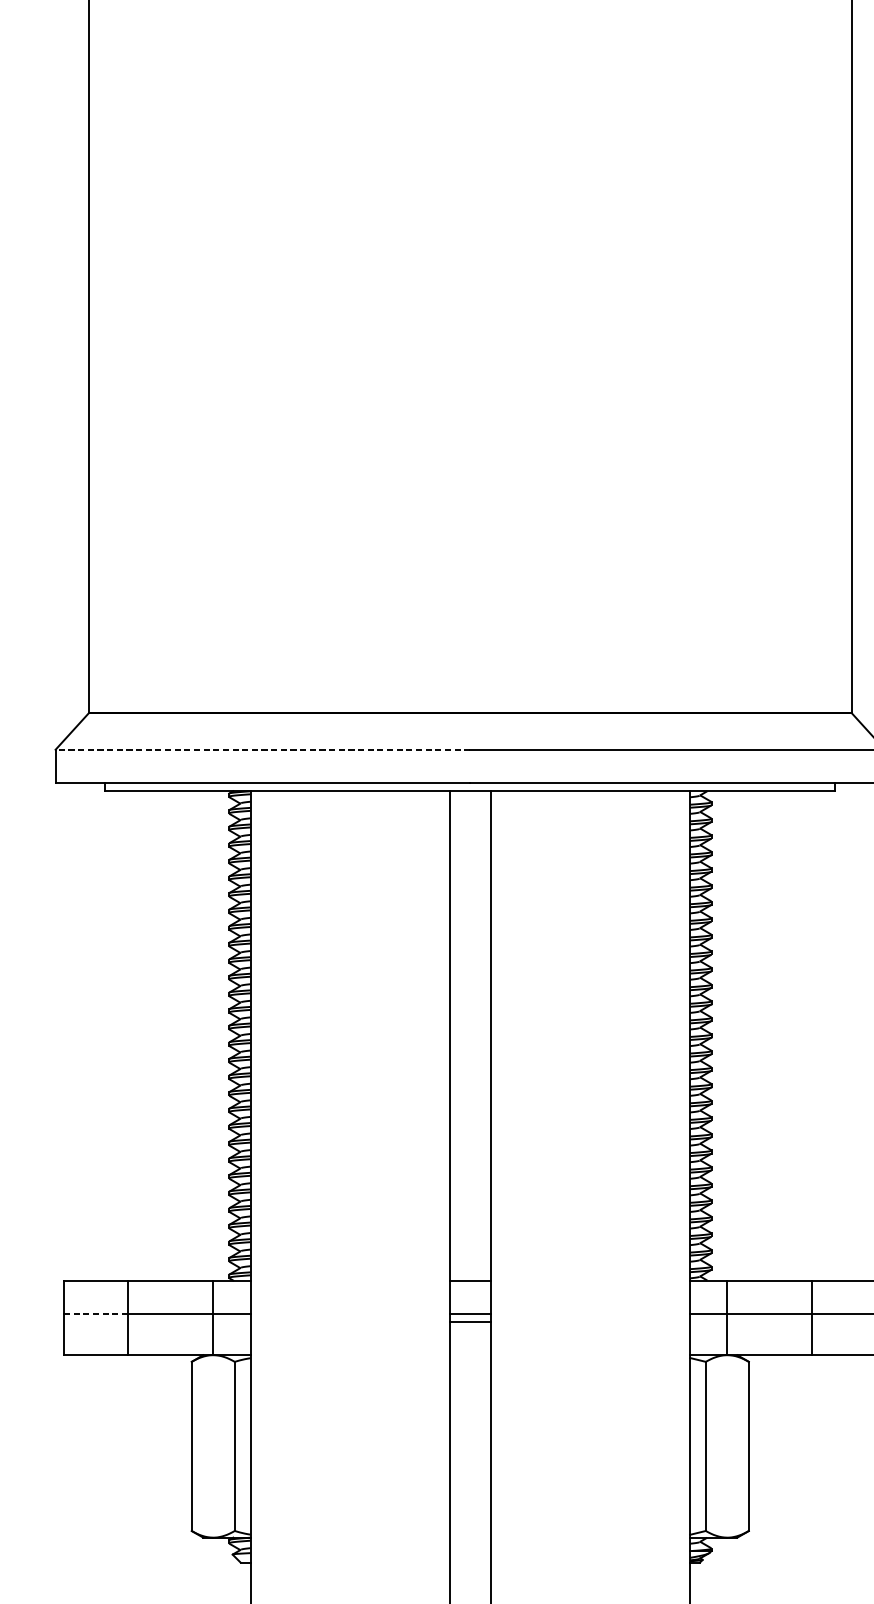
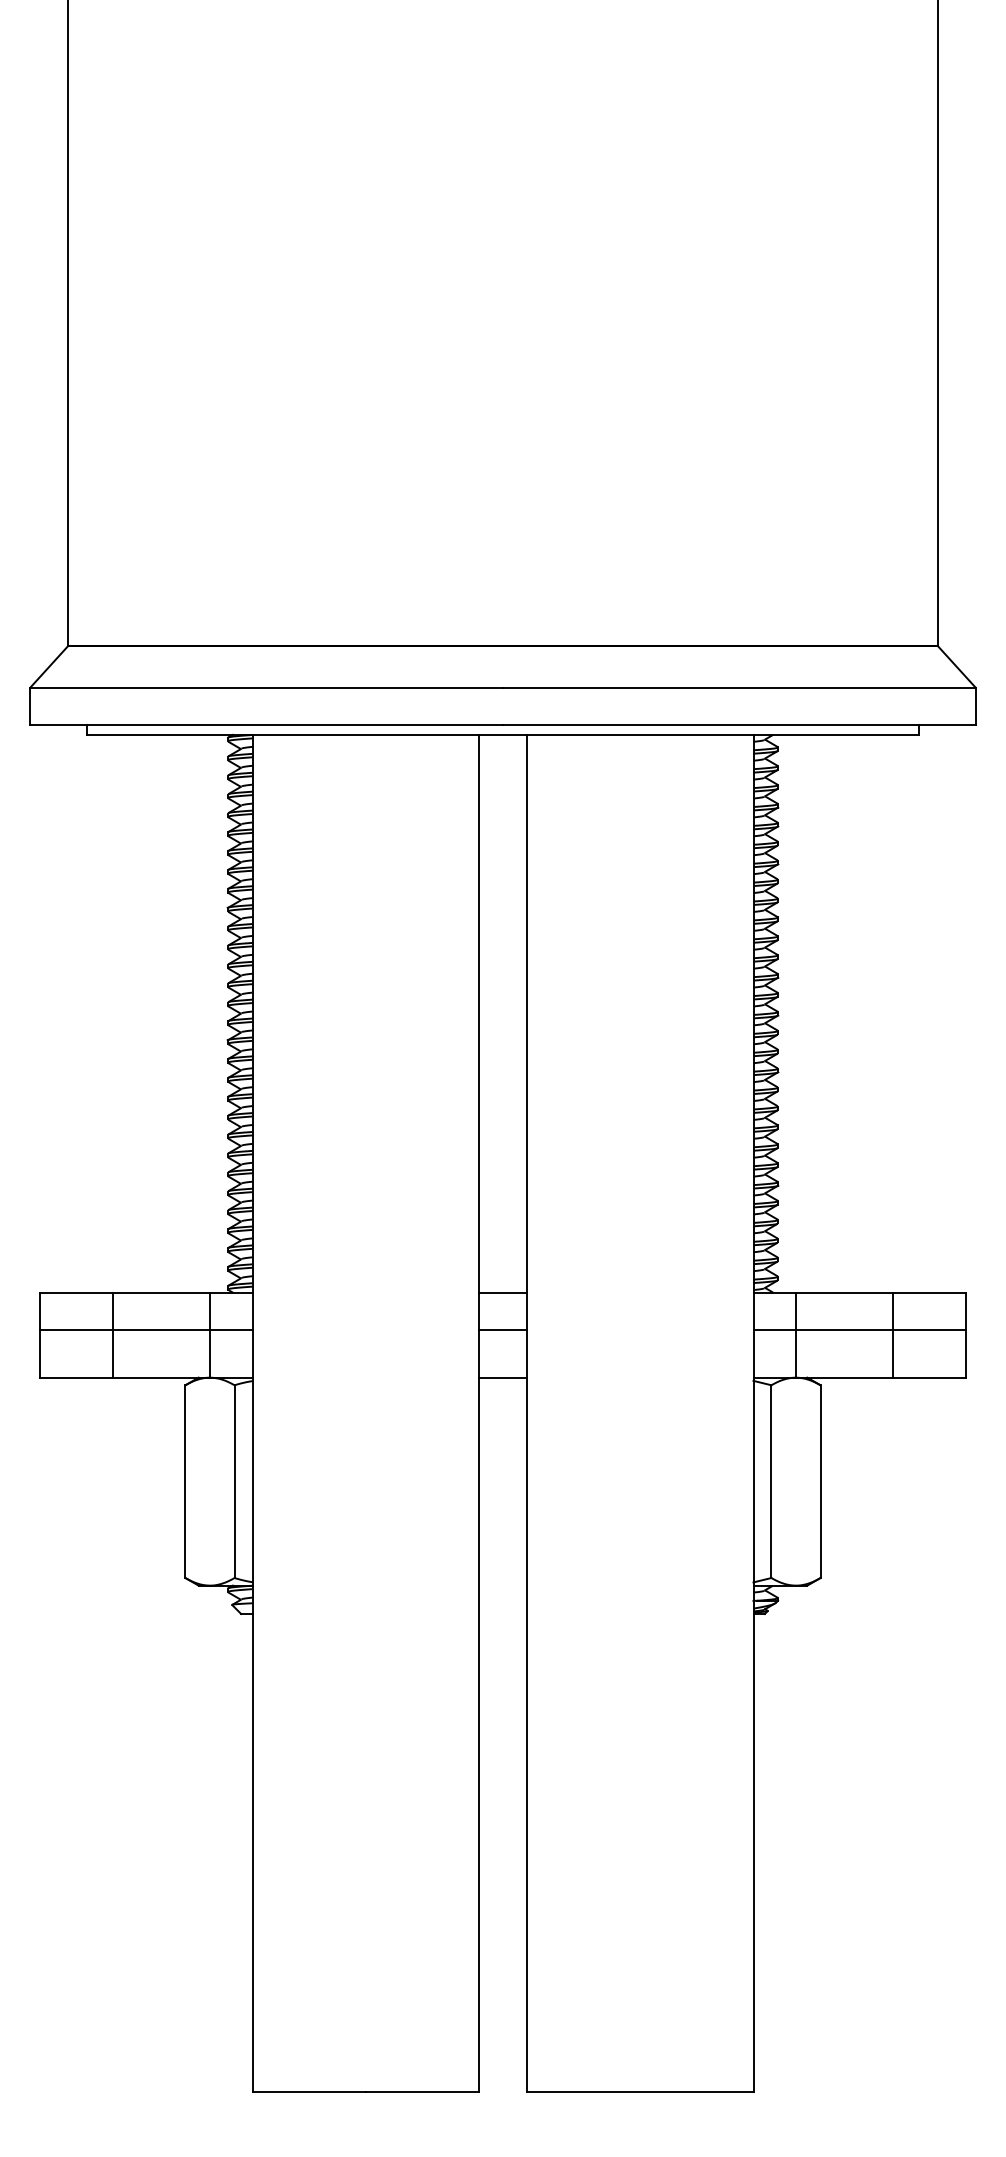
line: (262, 749) -> (266, 687), dashed -> solid
line: (96, 1313) -> (76, 1330), dashed -> solid
line: (469, 1321) -> (502, 1377), moved

